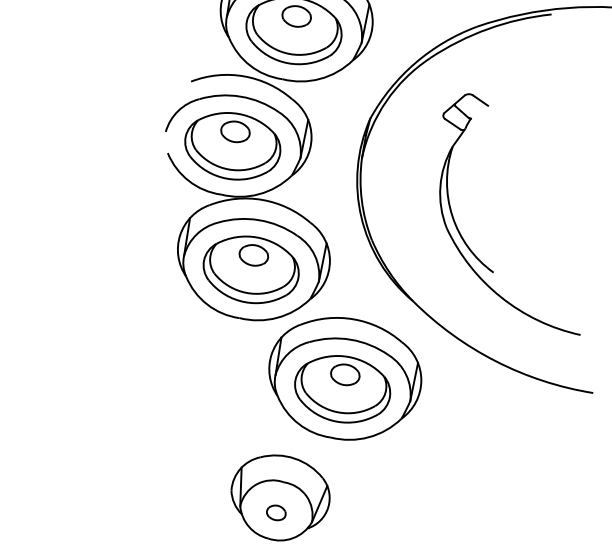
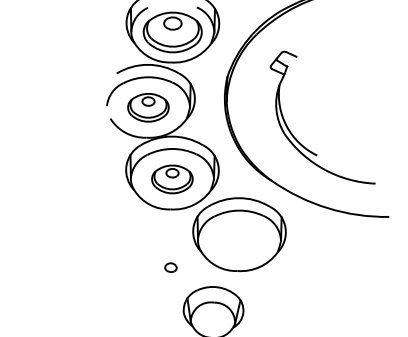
part: (232, 145) -> (148, 107), size x0.7
part: (251, 269) -> (172, 179), size x0.7
part: (342, 388) -> (239, 240), removed
part: (275, 512) -> (170, 267), moved

